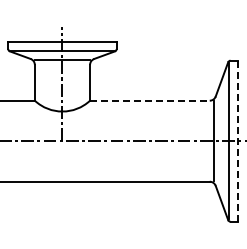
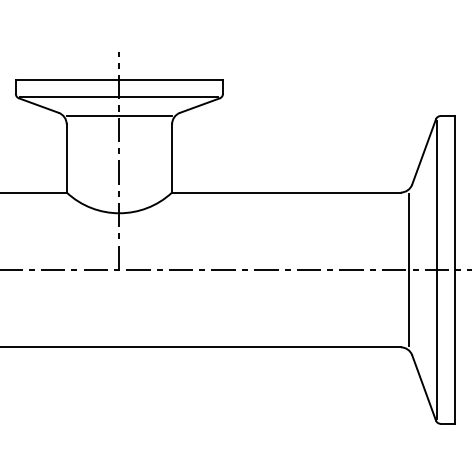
line: (149, 100) -> (285, 192), dashed -> solid
line: (237, 141) -> (453, 270), dashed -> solid

